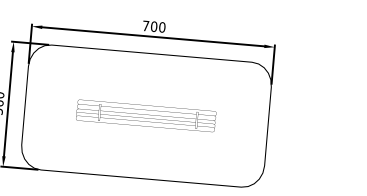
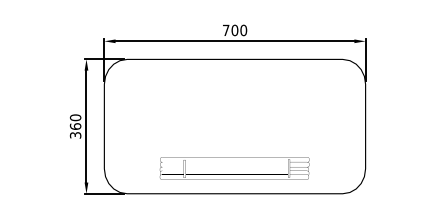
part: (146, 115) -> (234, 168), moved

